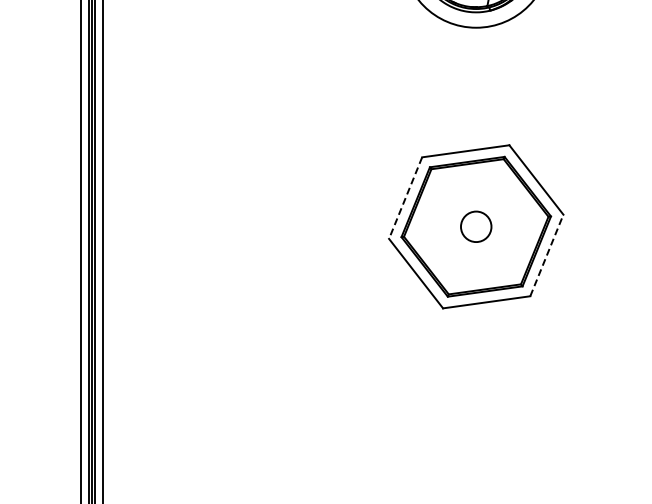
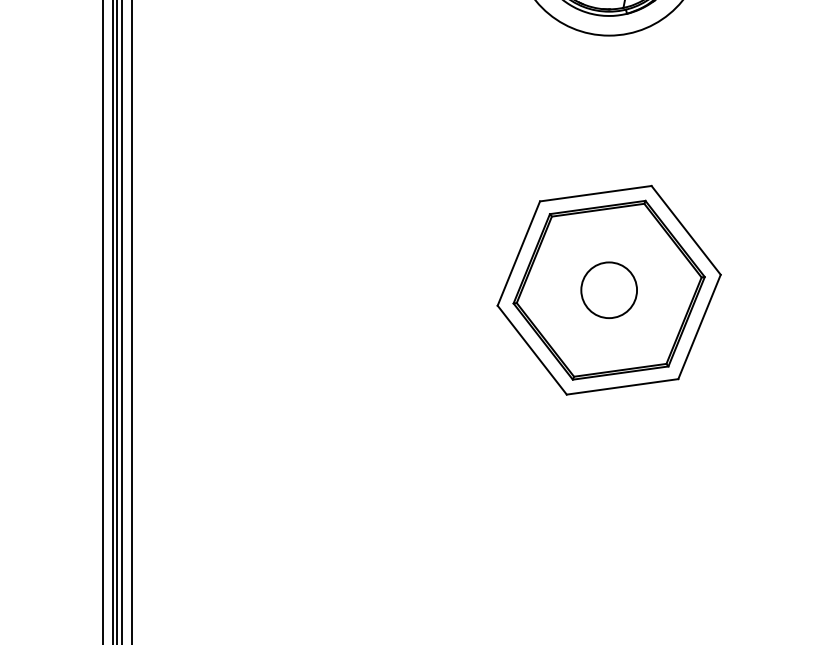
line: (405, 198) -> (518, 254), dashed -> solid
circle: (476, 226) -> (609, 289), size x1.43
line: (547, 255) -> (700, 326), dashed -> solid

